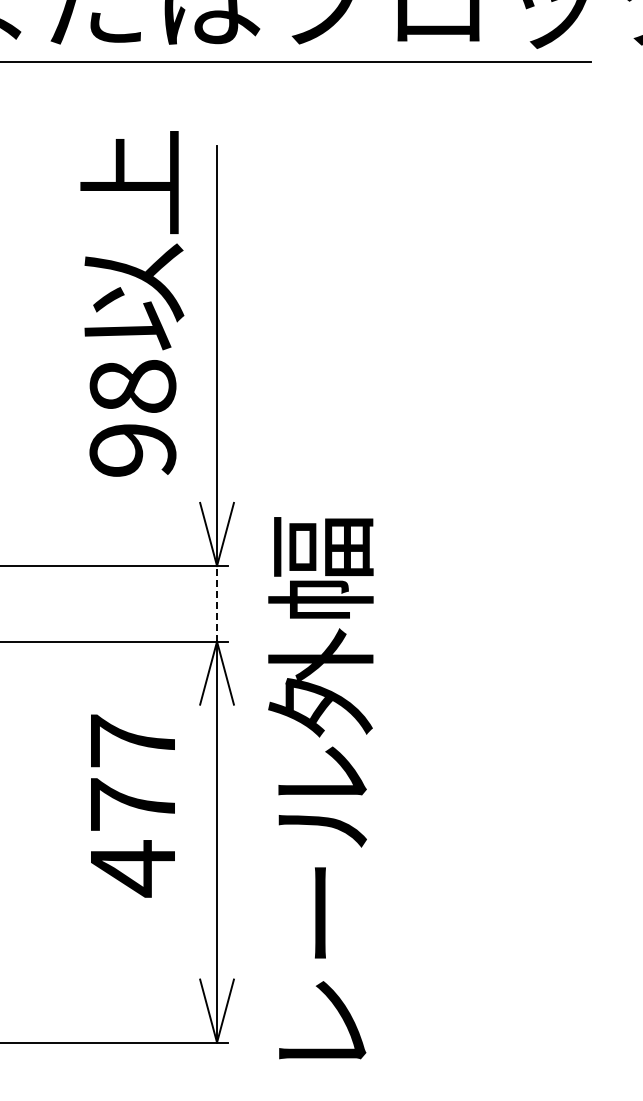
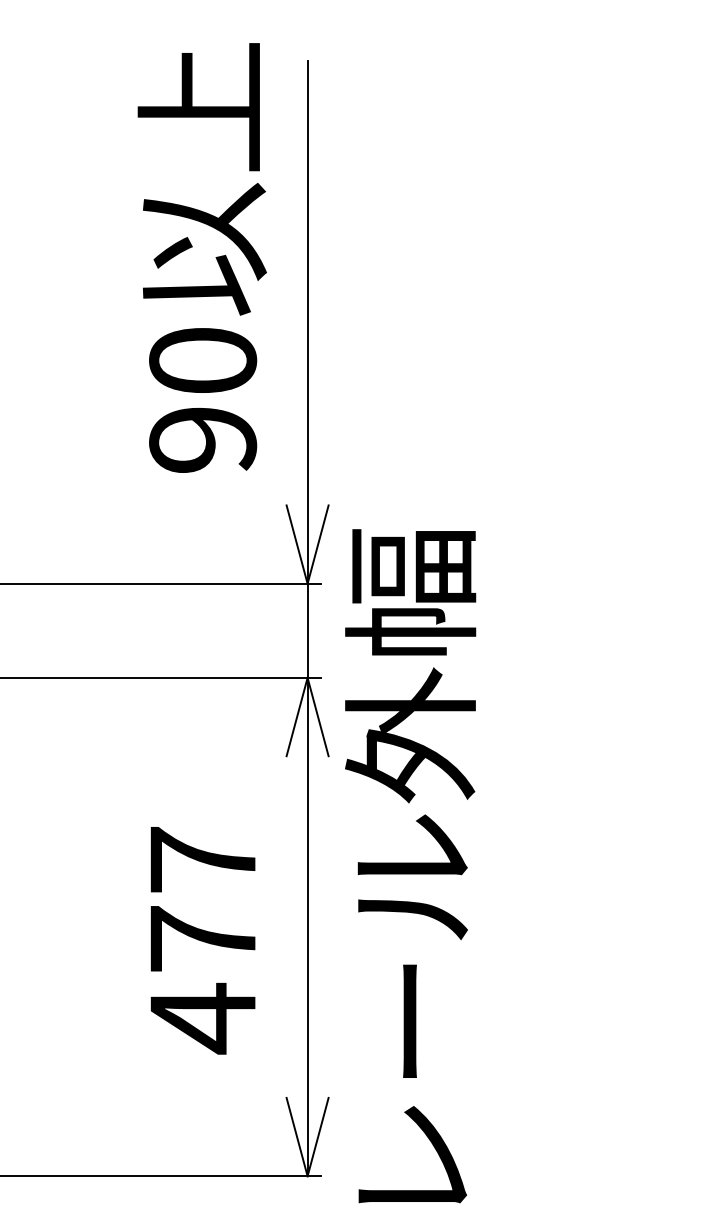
text: (132, 386) -> (202, 360), 98 -> 90
line: (217, 603) -> (308, 630), dashed -> solid
text: (320, 788) -> (410, 866), moved
text: (132, 805) -> (202, 939), moved

